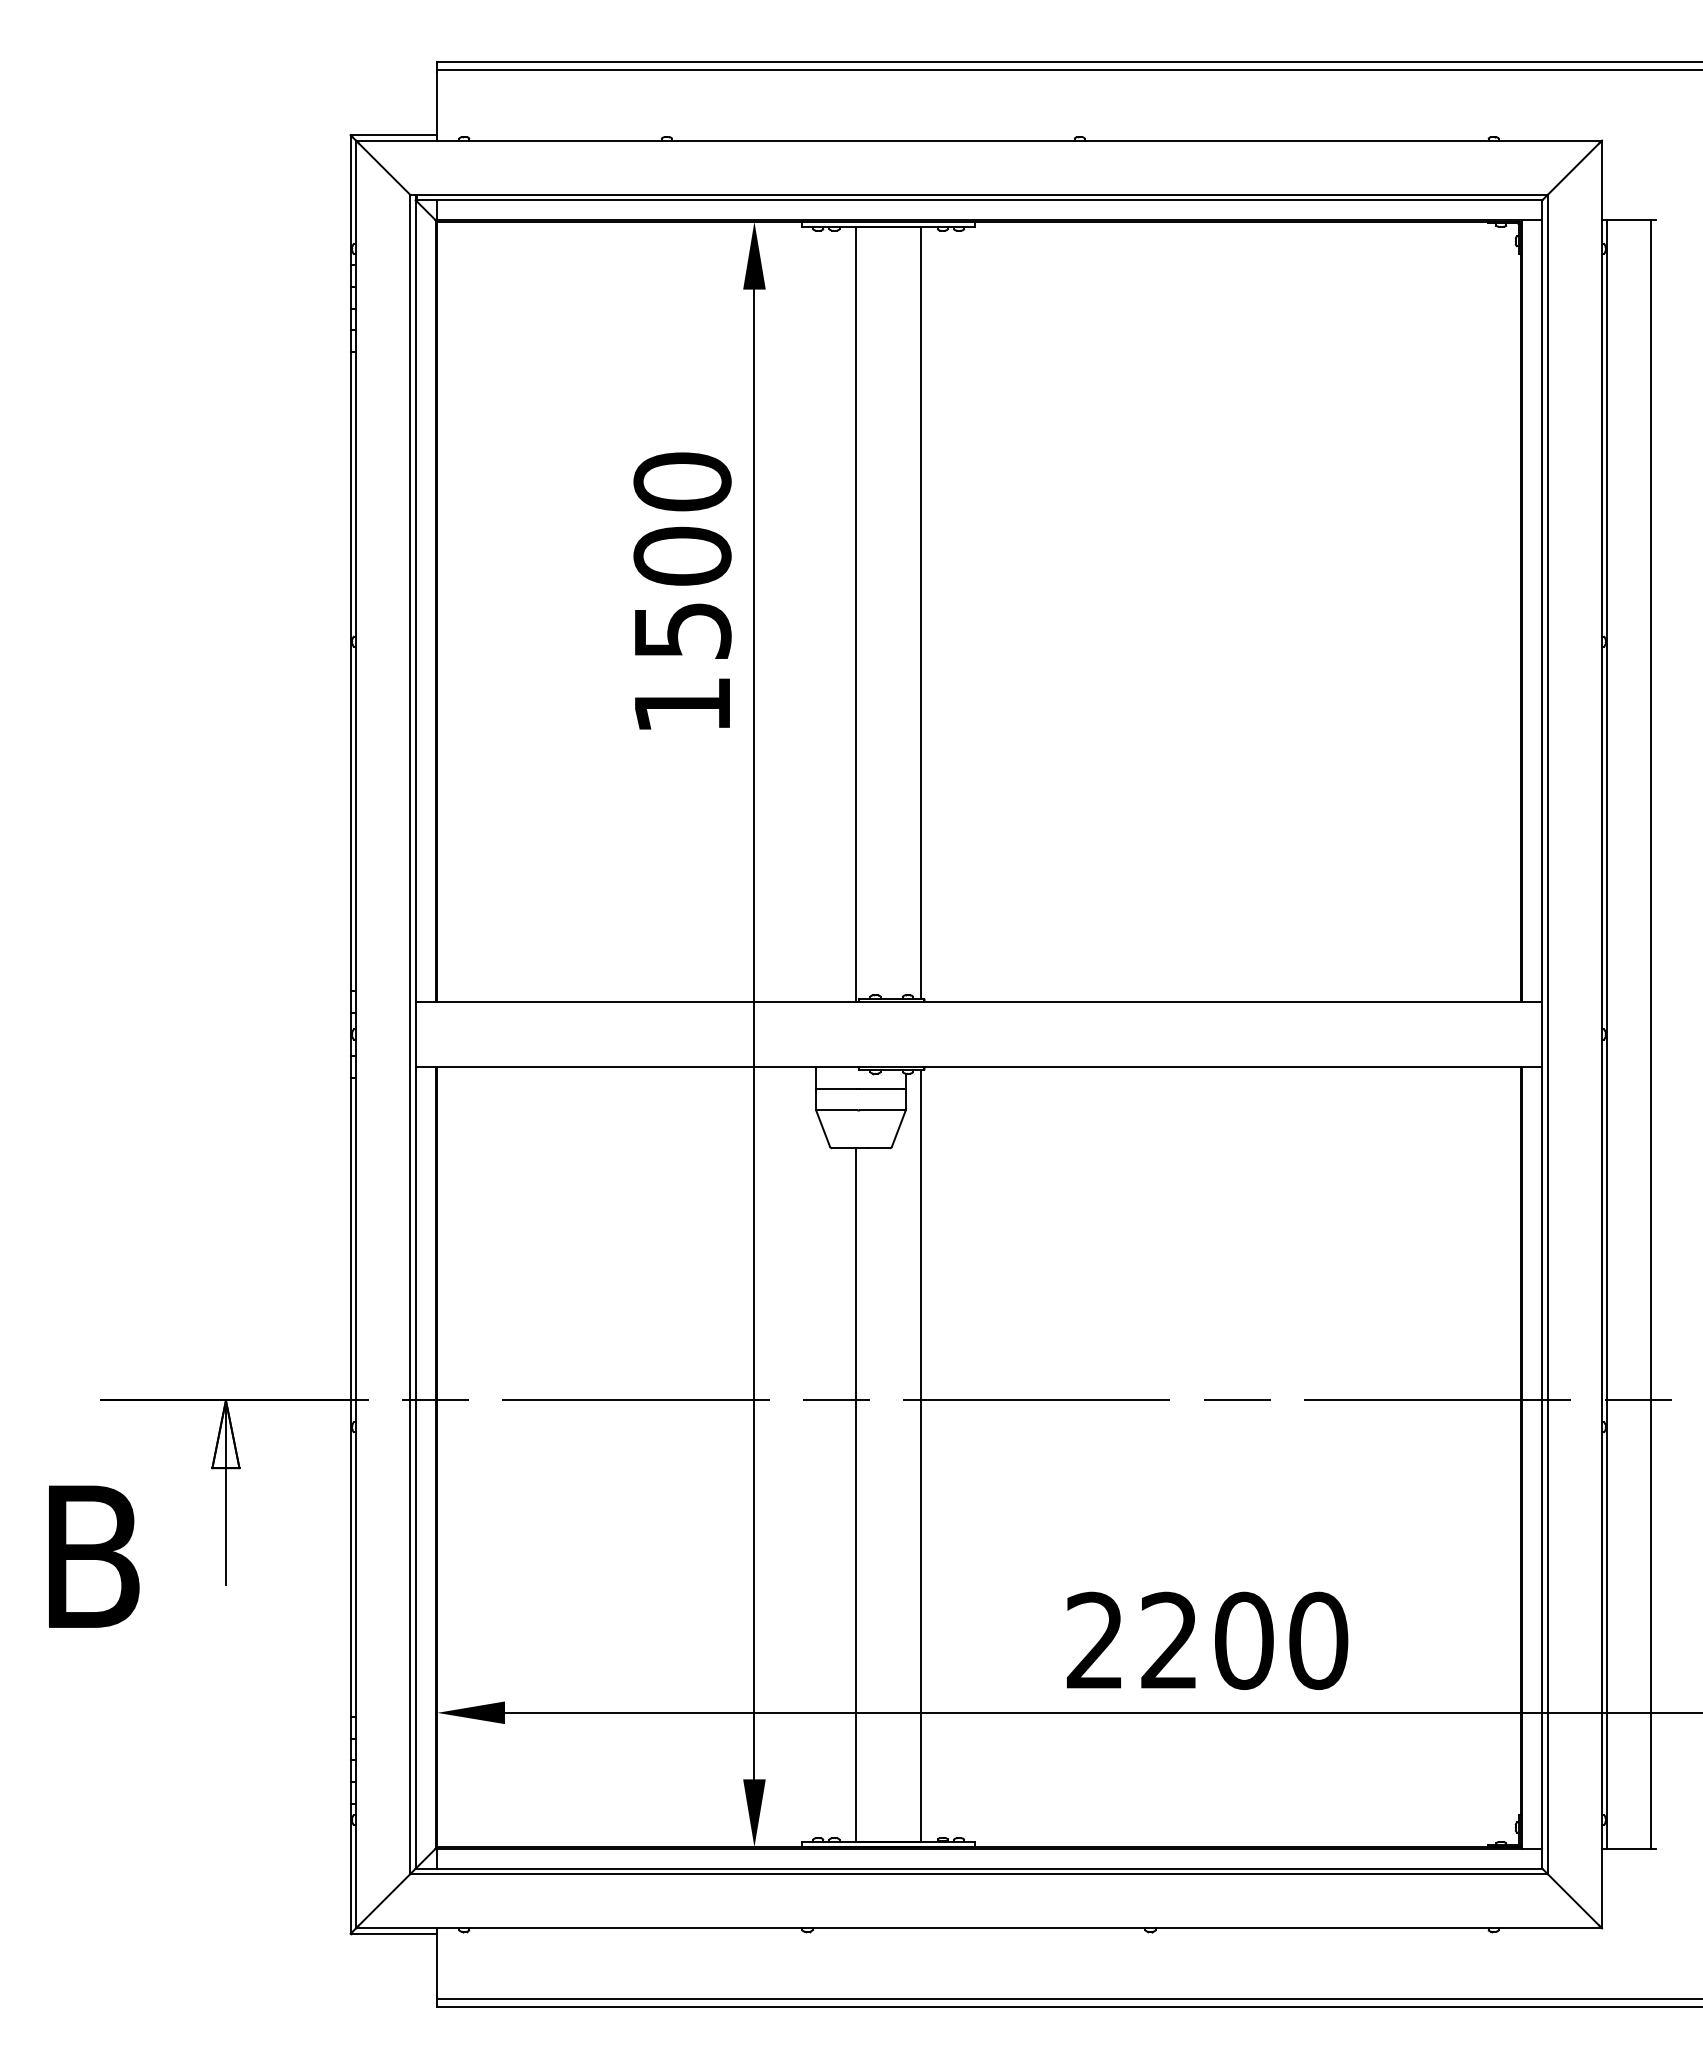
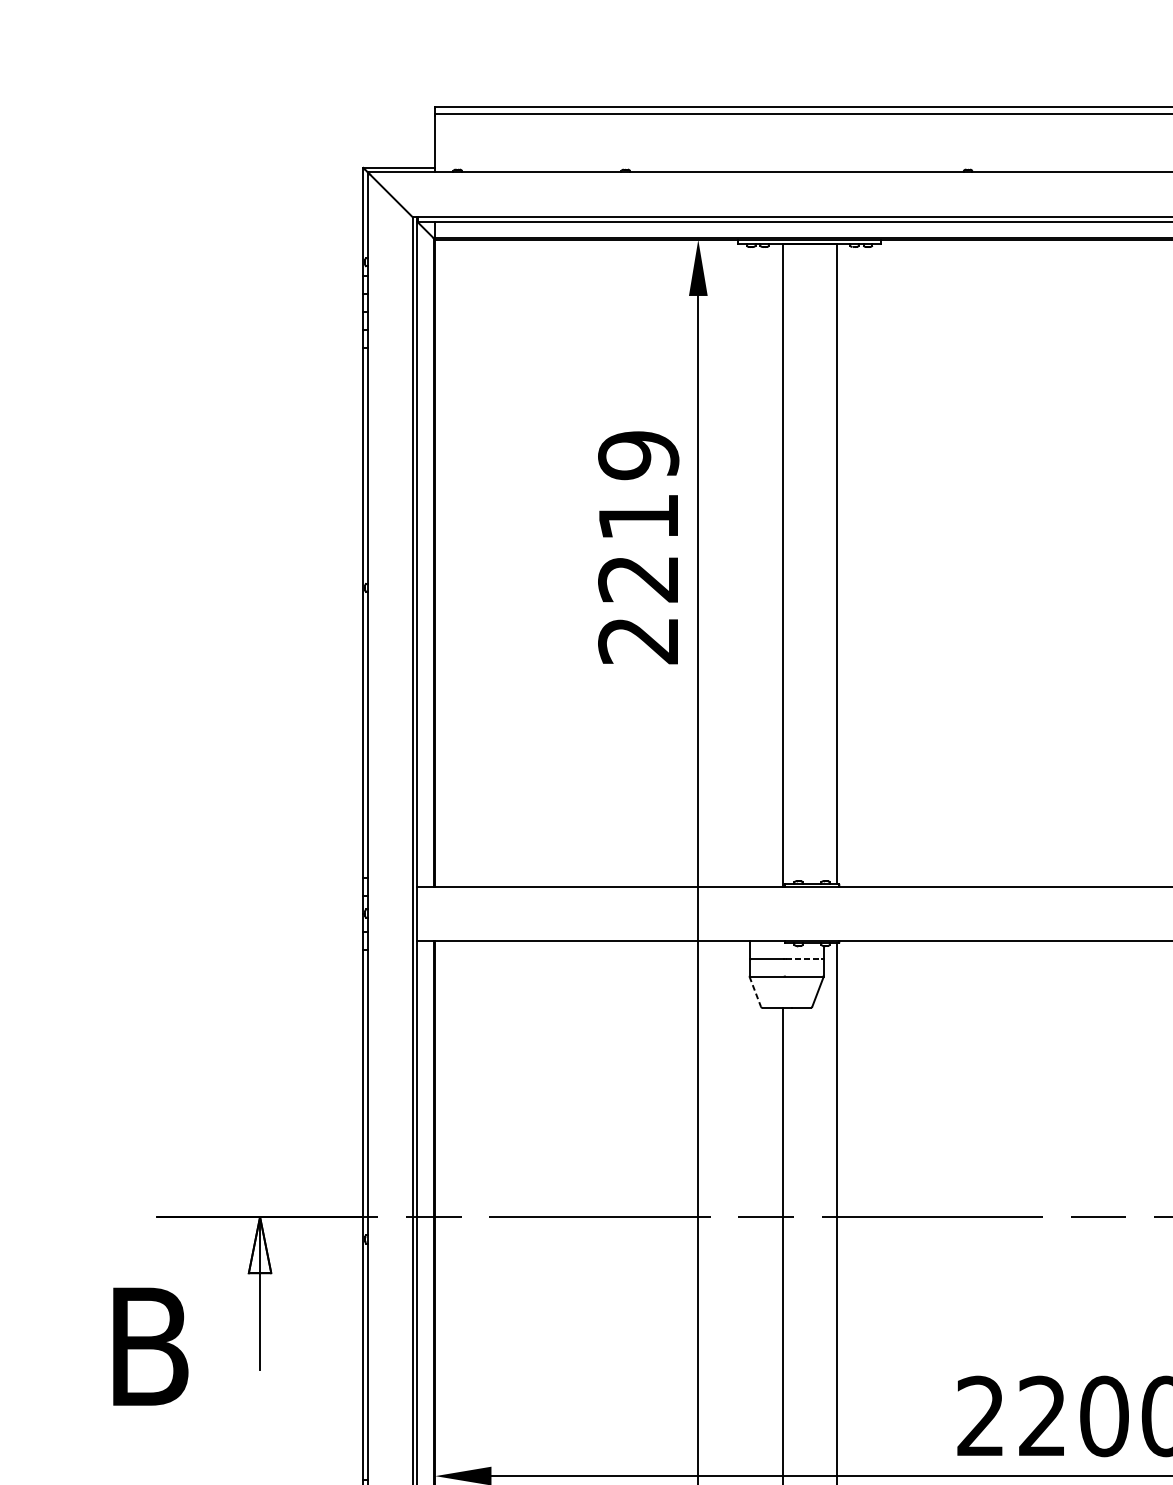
text: (682, 592) -> (638, 547), 1500 -> 2219
line: (882, 1088) -> (804, 958), solid -> dashed
line: (823, 1129) -> (755, 992), solid -> dashed

